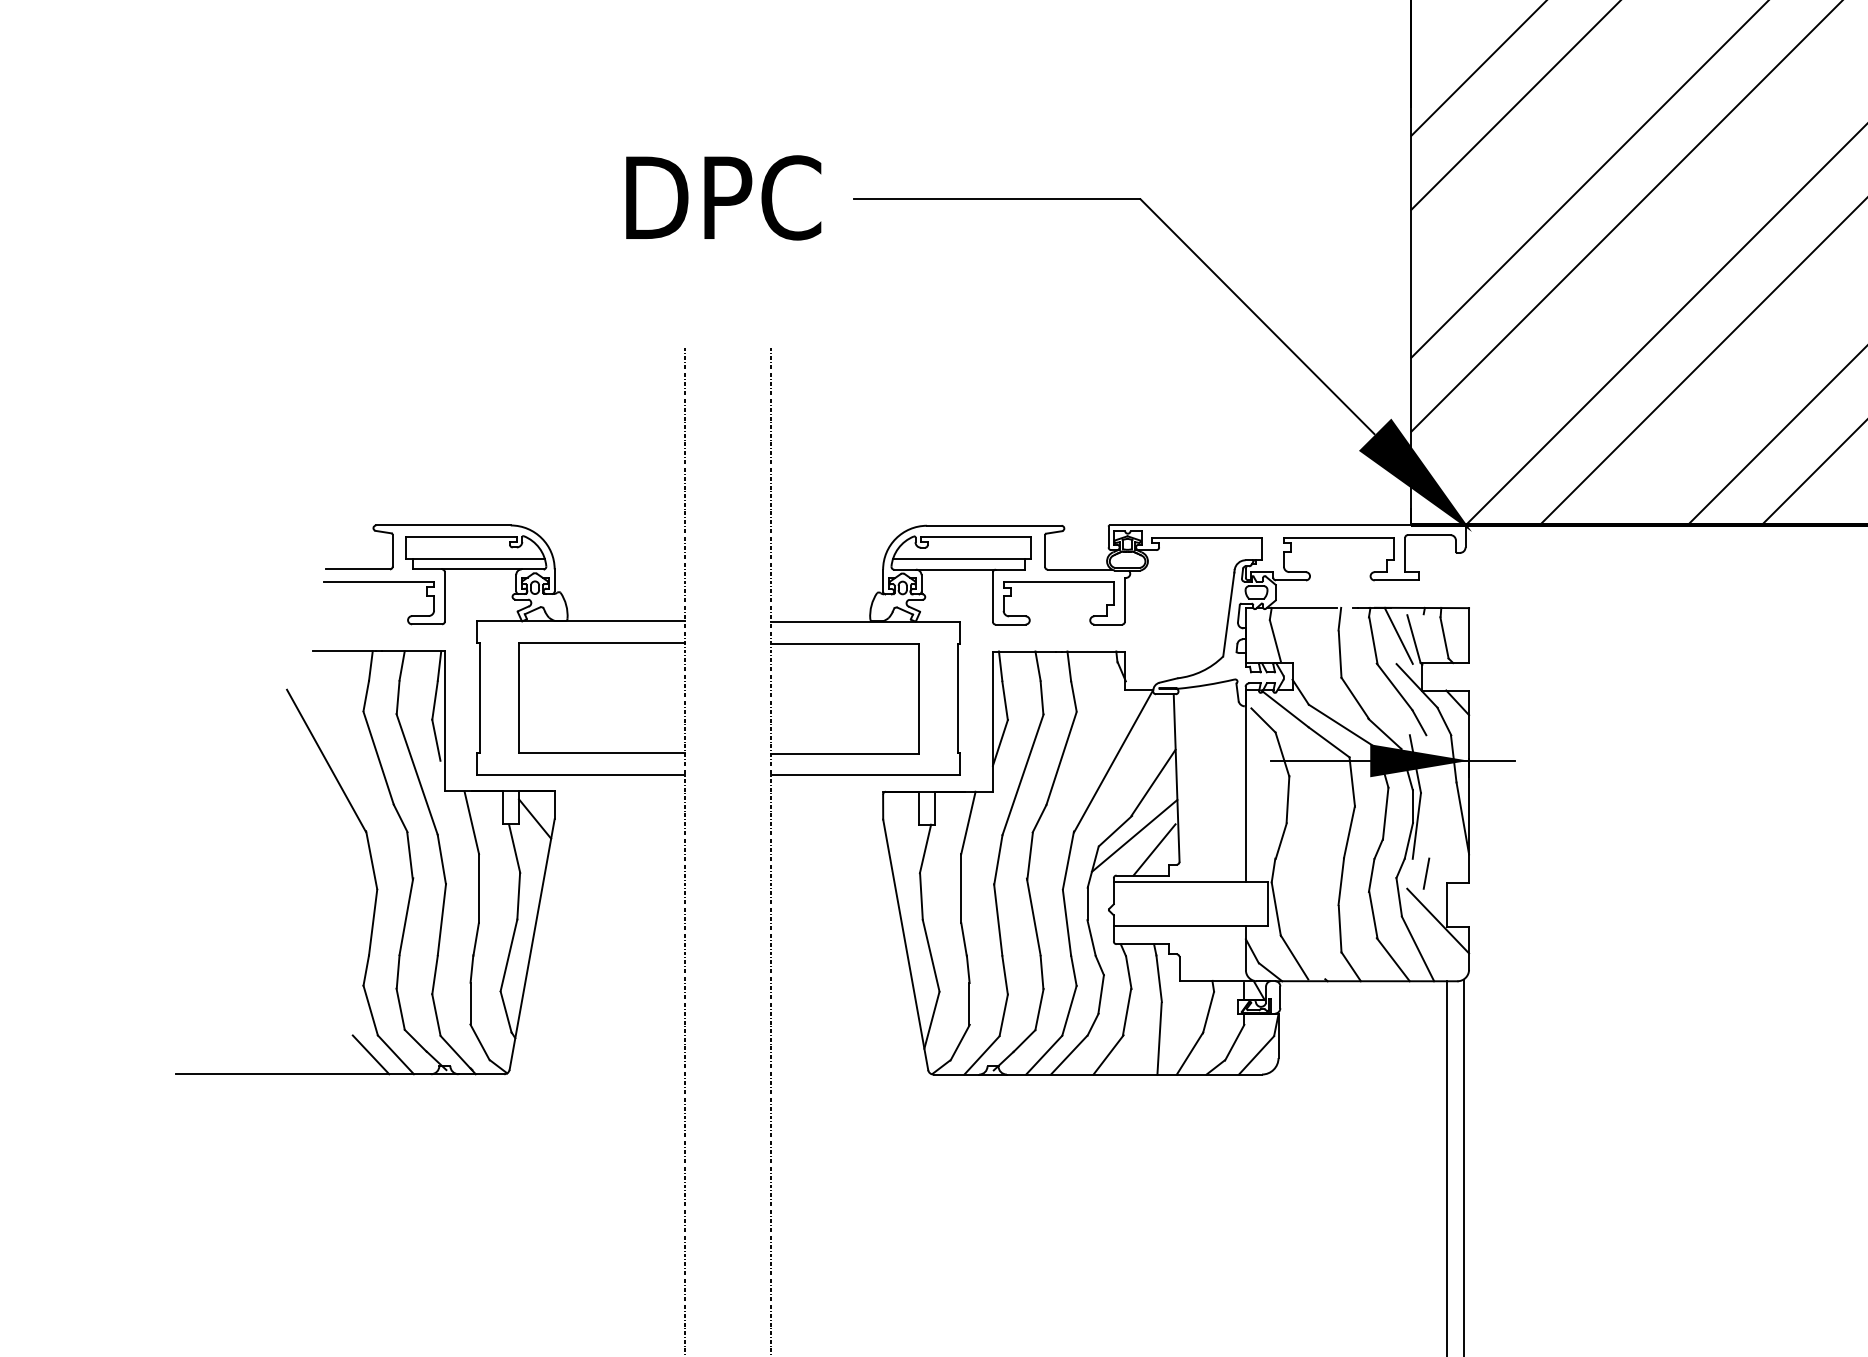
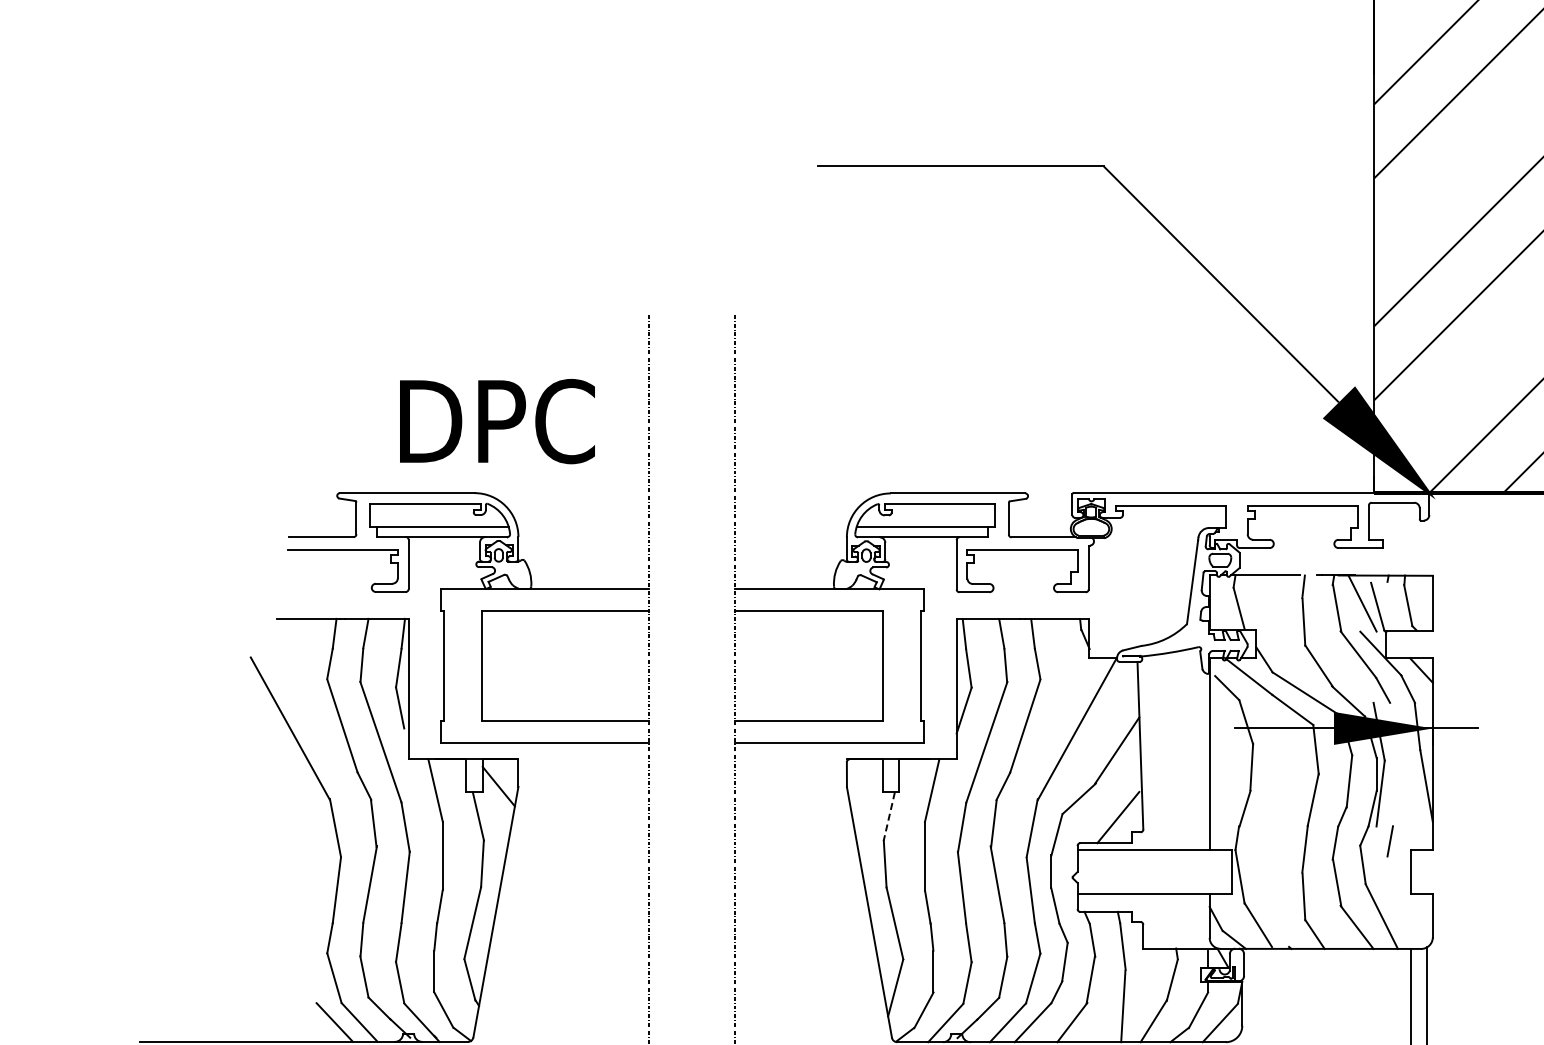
text: (723, 197) -> (497, 421), moved
line: (1134, 835) -> (1098, 803), removed
line: (925, 848) -> (889, 816), solid -> dashed
line: (1438, 920) -> (1402, 888), removed

